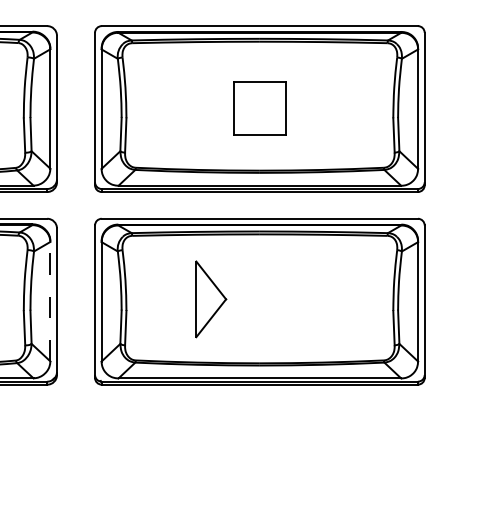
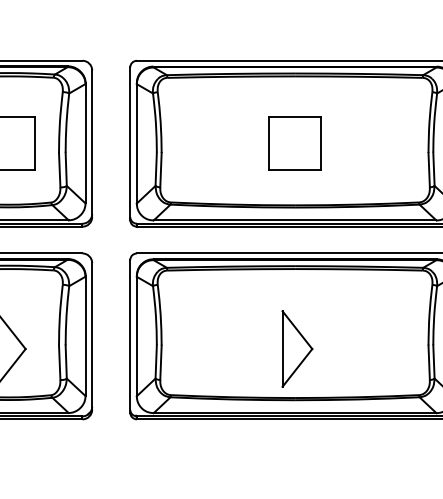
part: (211, 299) -> (297, 349), moved
line: (50, 300) -> (85, 335), dashed -> solid

